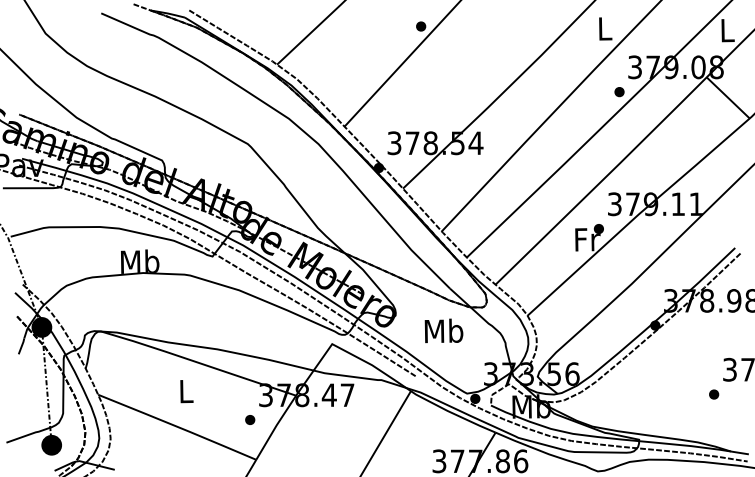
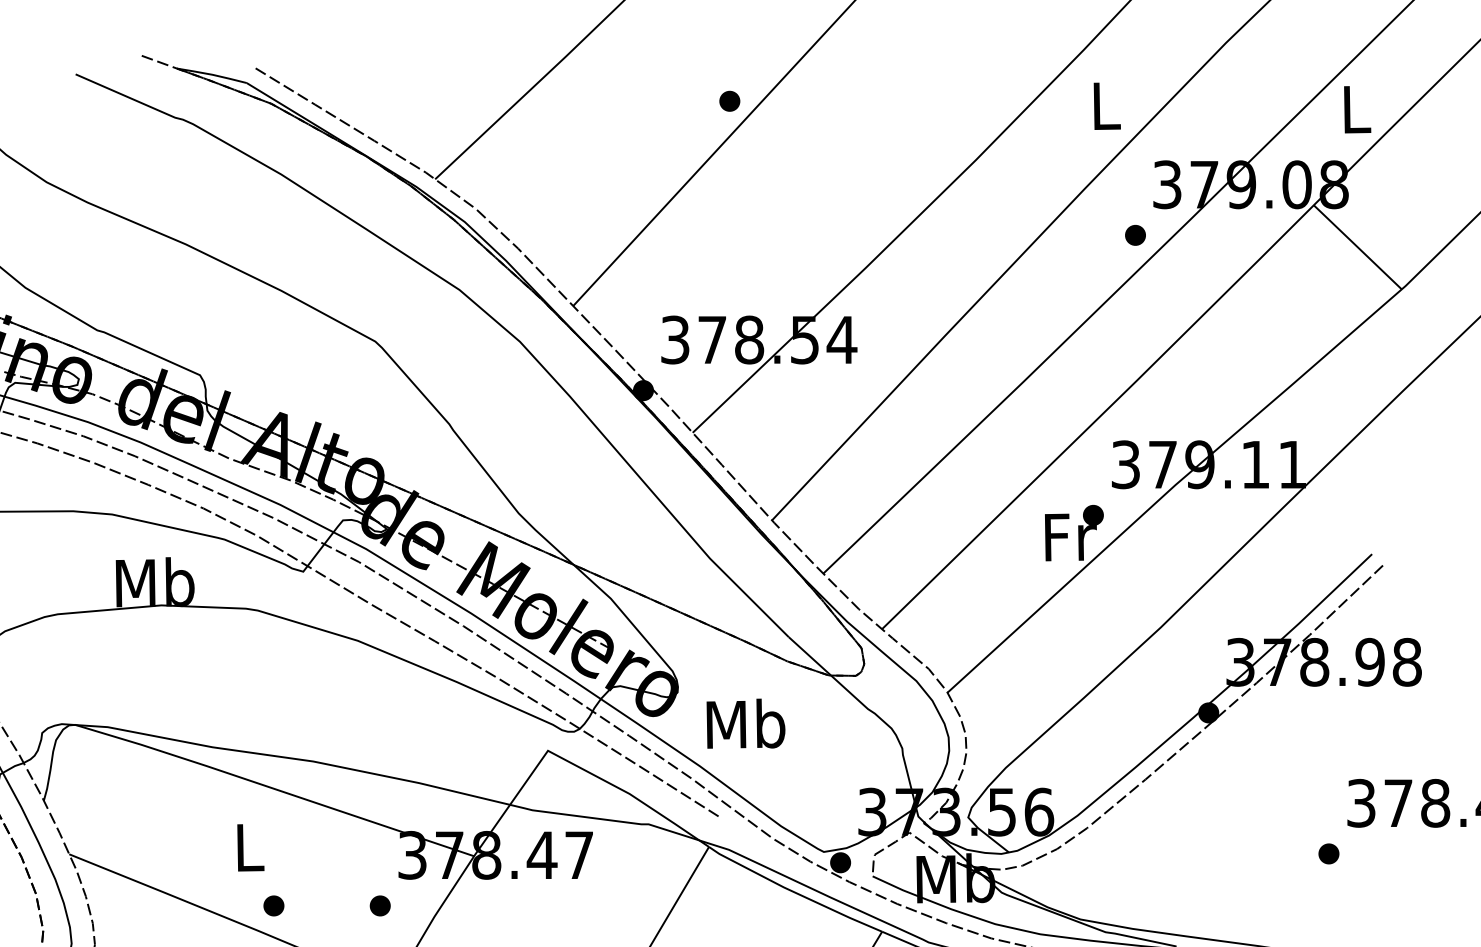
text: (443, 330) -> (744, 722), moved
part: (198, 419) -> (274, 904), added

